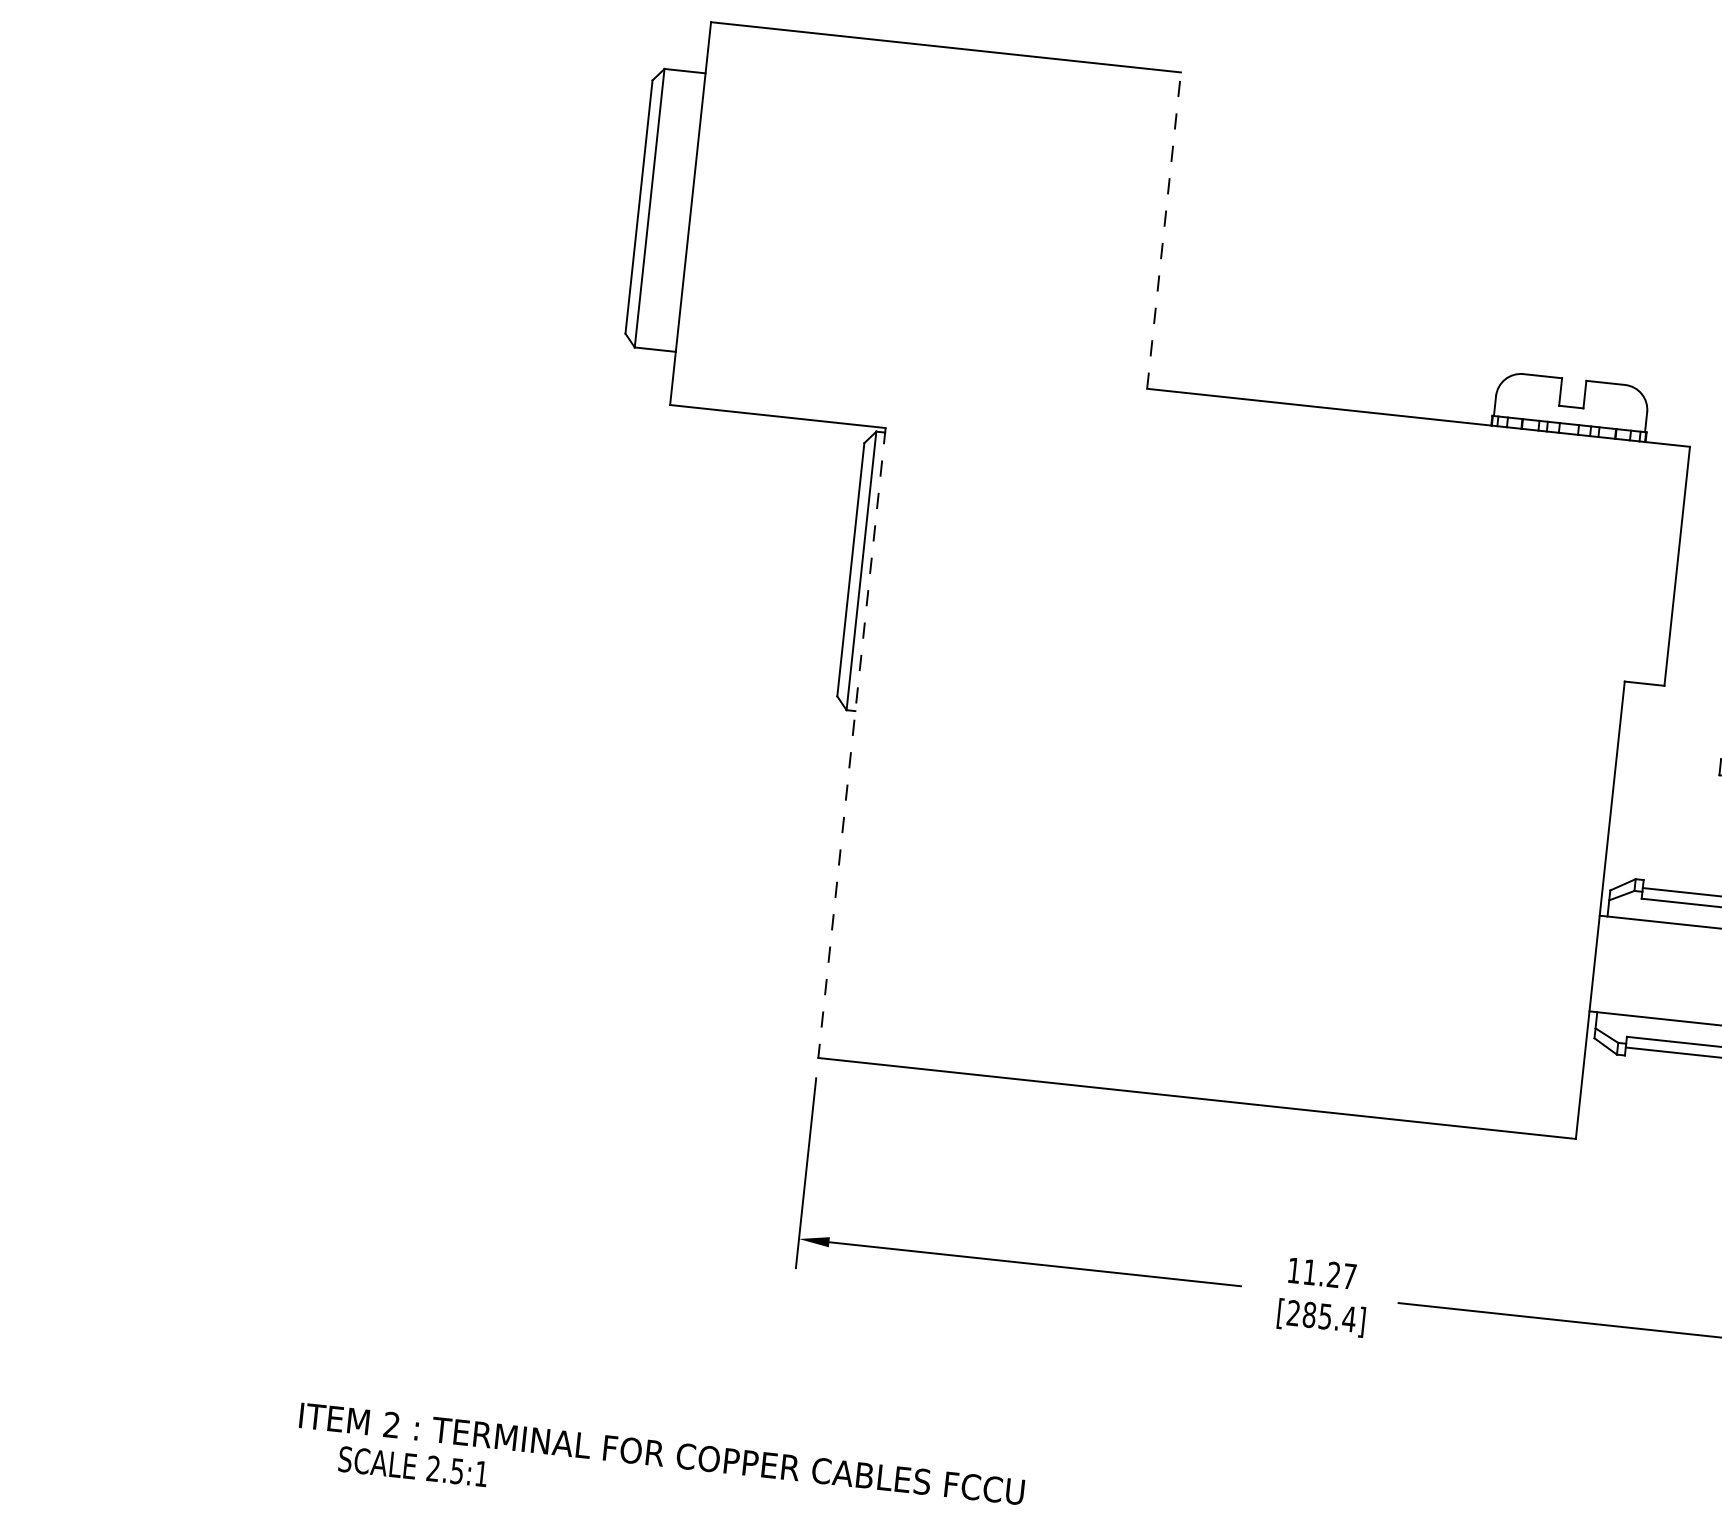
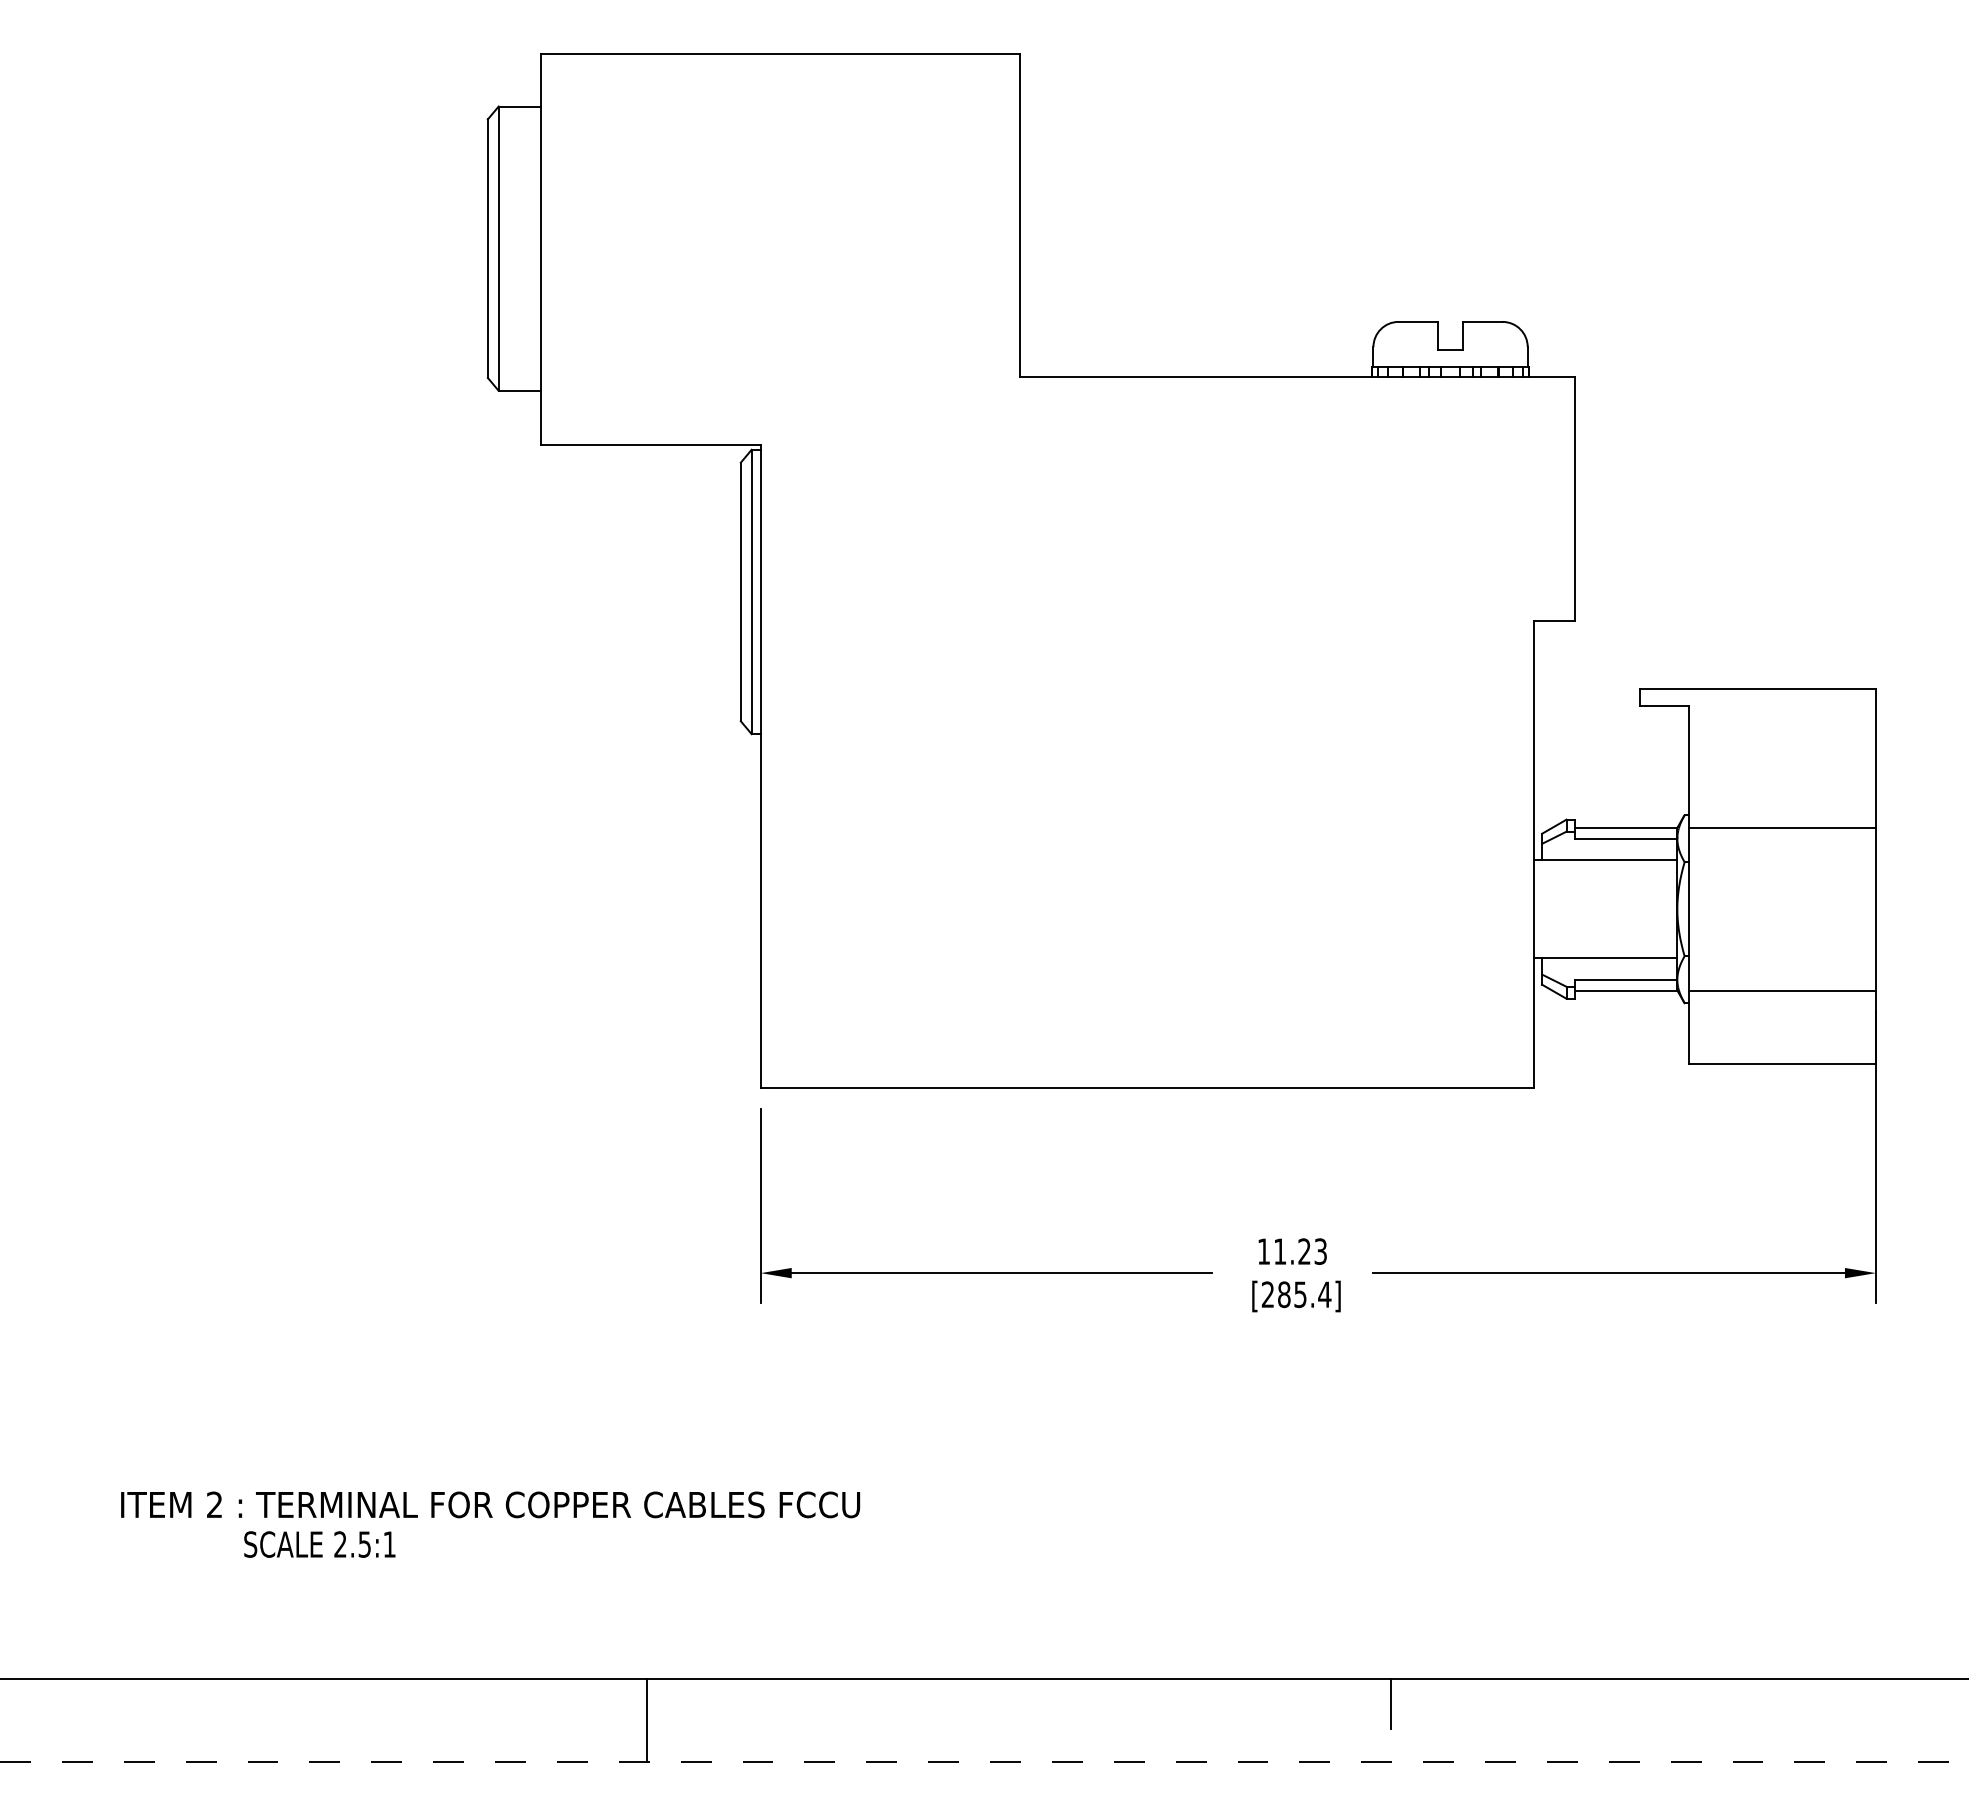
line: (1164, 230) -> (1020, 215), dashed -> solid
line: (851, 742) -> (760, 766), dashed -> solid
text: (1349, 1276) -> (1320, 1251), 11.27 -> 11.23
text: (661, 1453) -> (490, 1504), moved
text: (412, 1466) -> (319, 1544), moved

